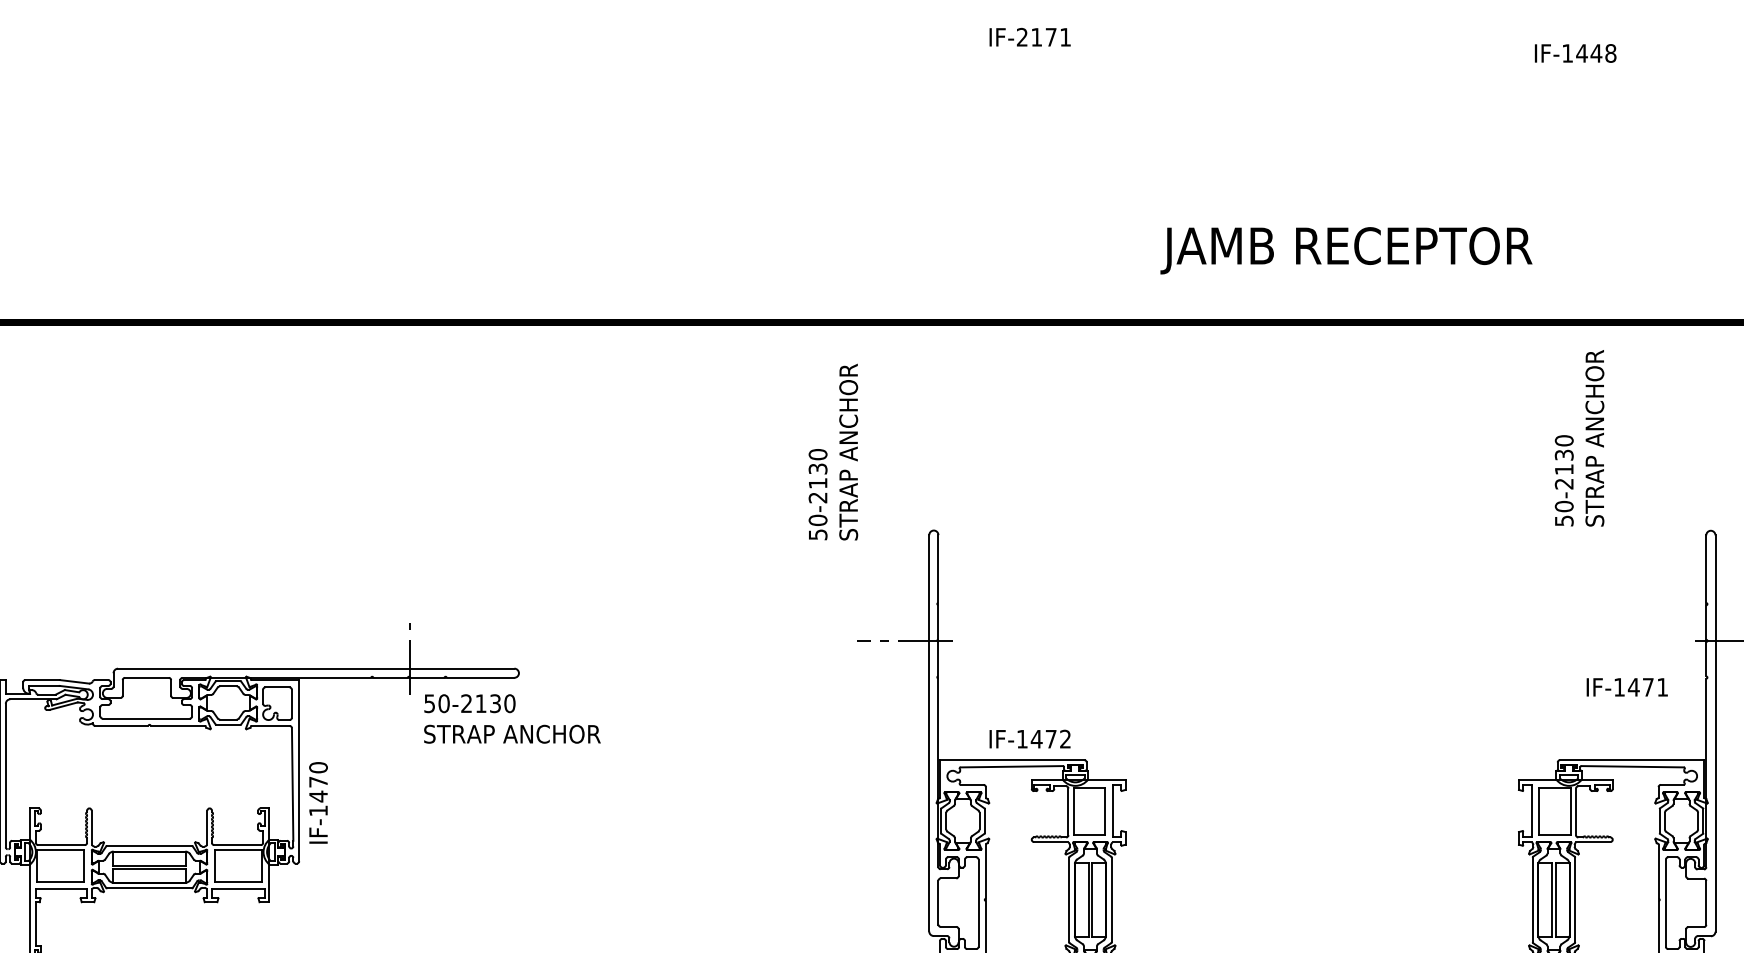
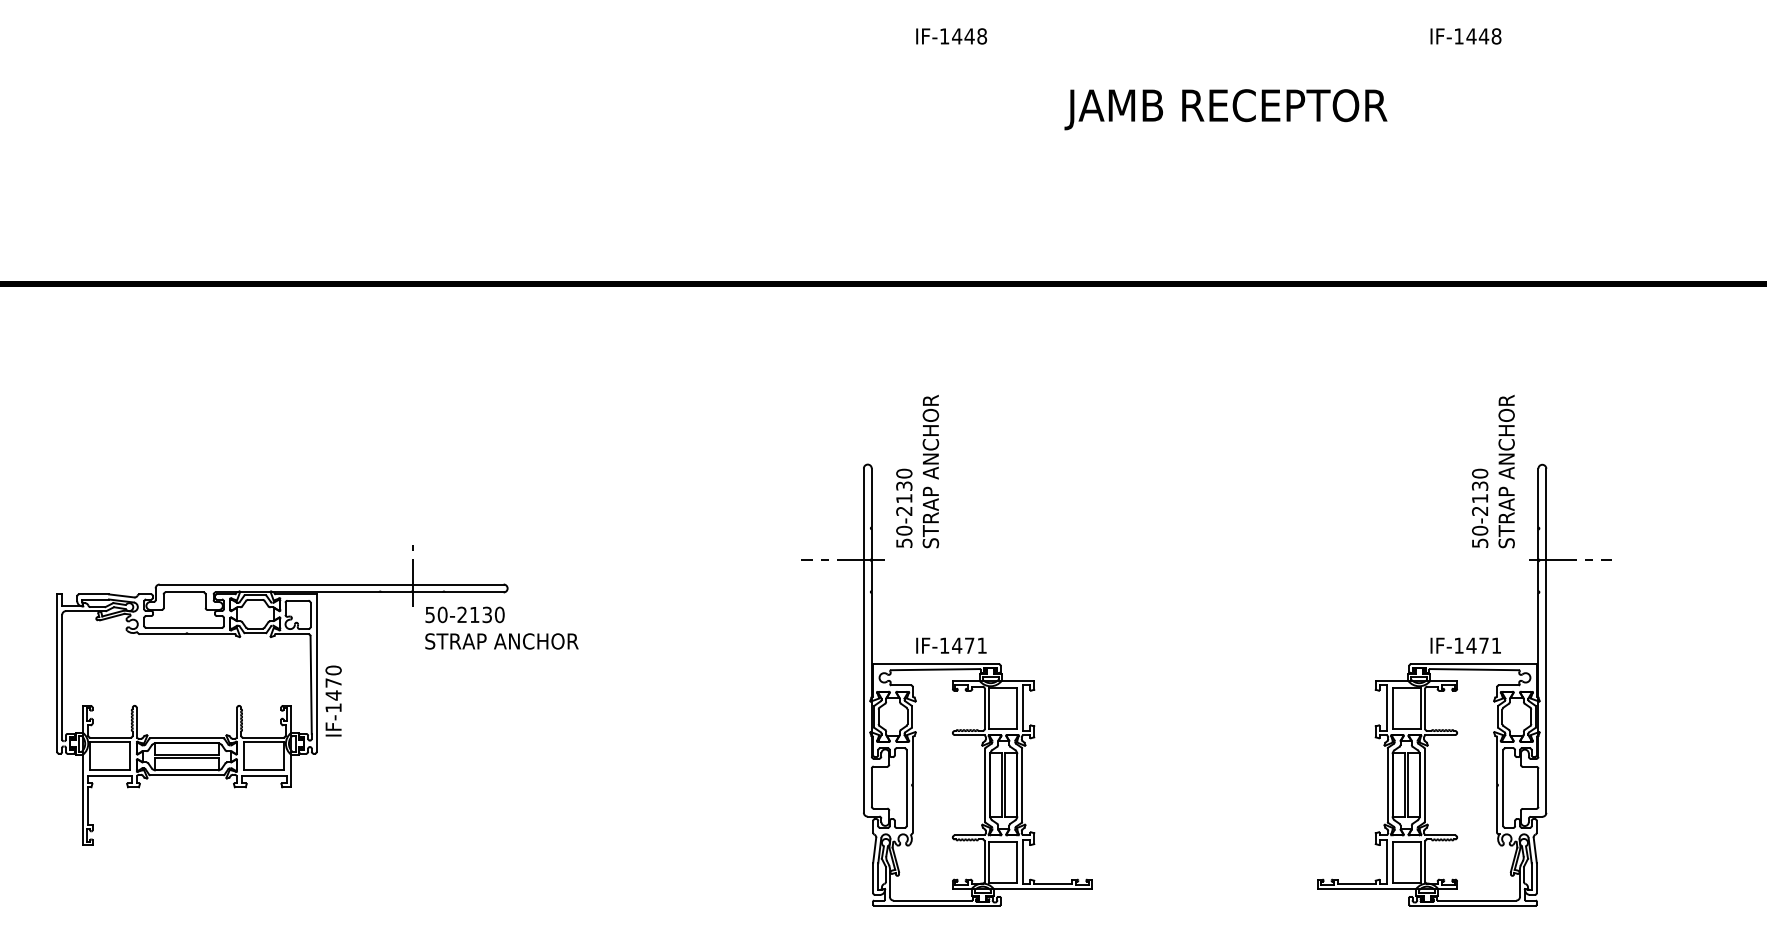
text: (1044, 37) -> (963, 36), IF-2171 -> IF-1448
text: (1575, 53) -> (1465, 36), moved
text: (1345, 250) -> (1225, 109), moved
text: (1579, 438) -> (1493, 471), moved
text: (833, 452) -> (917, 471), moved
text: (1626, 687) -> (1465, 645), moved
text: (1064, 738) -> (981, 645), IF-1472 -> IF-1471

